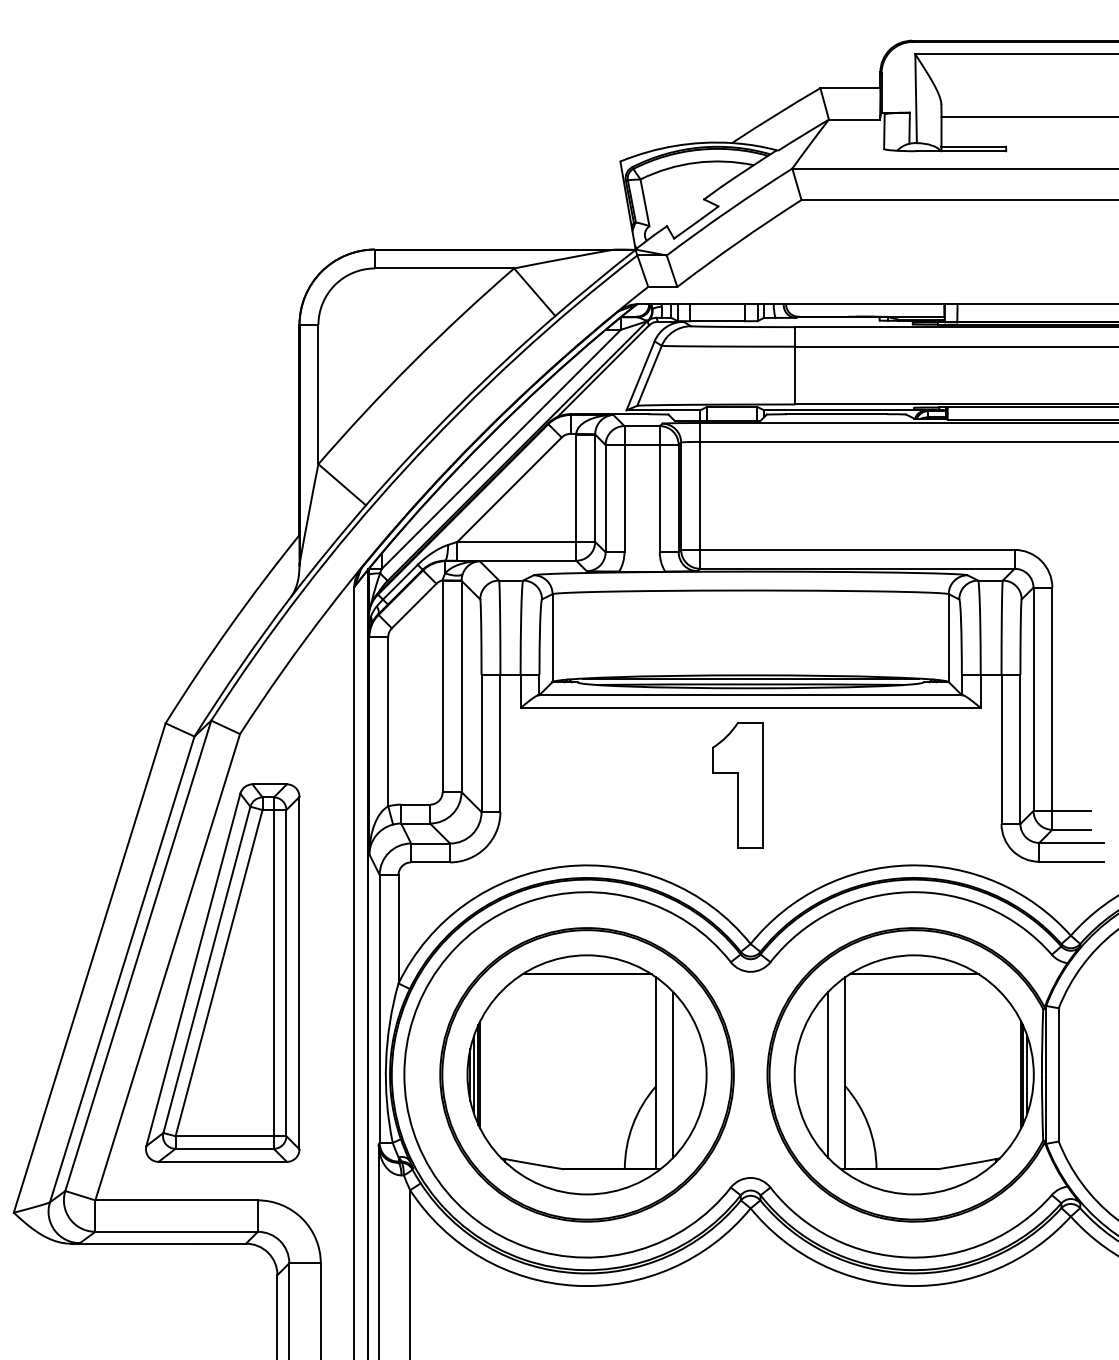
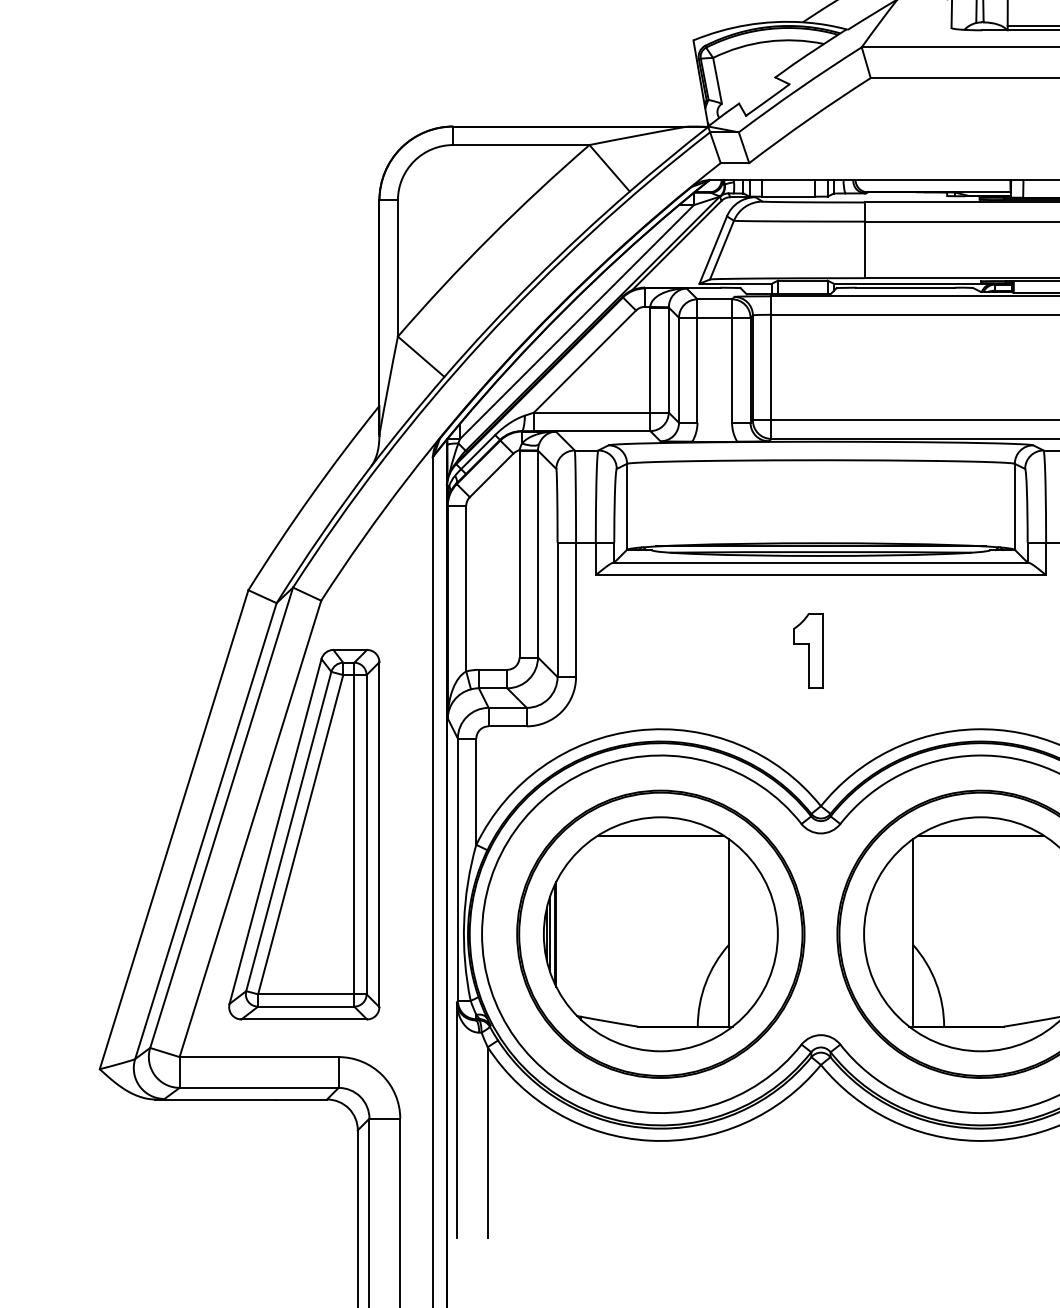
part: (737, 785) -> (808, 651), size x0.6
line: (673, 1074) -> (745, 933), removed
line: (828, 1074) -> (897, 933), removed

